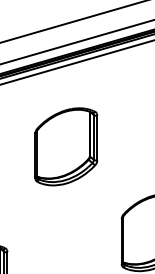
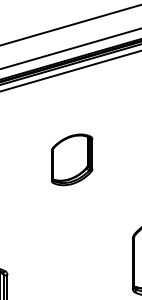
part: (66, 146) -> (72, 159), size x0.6

